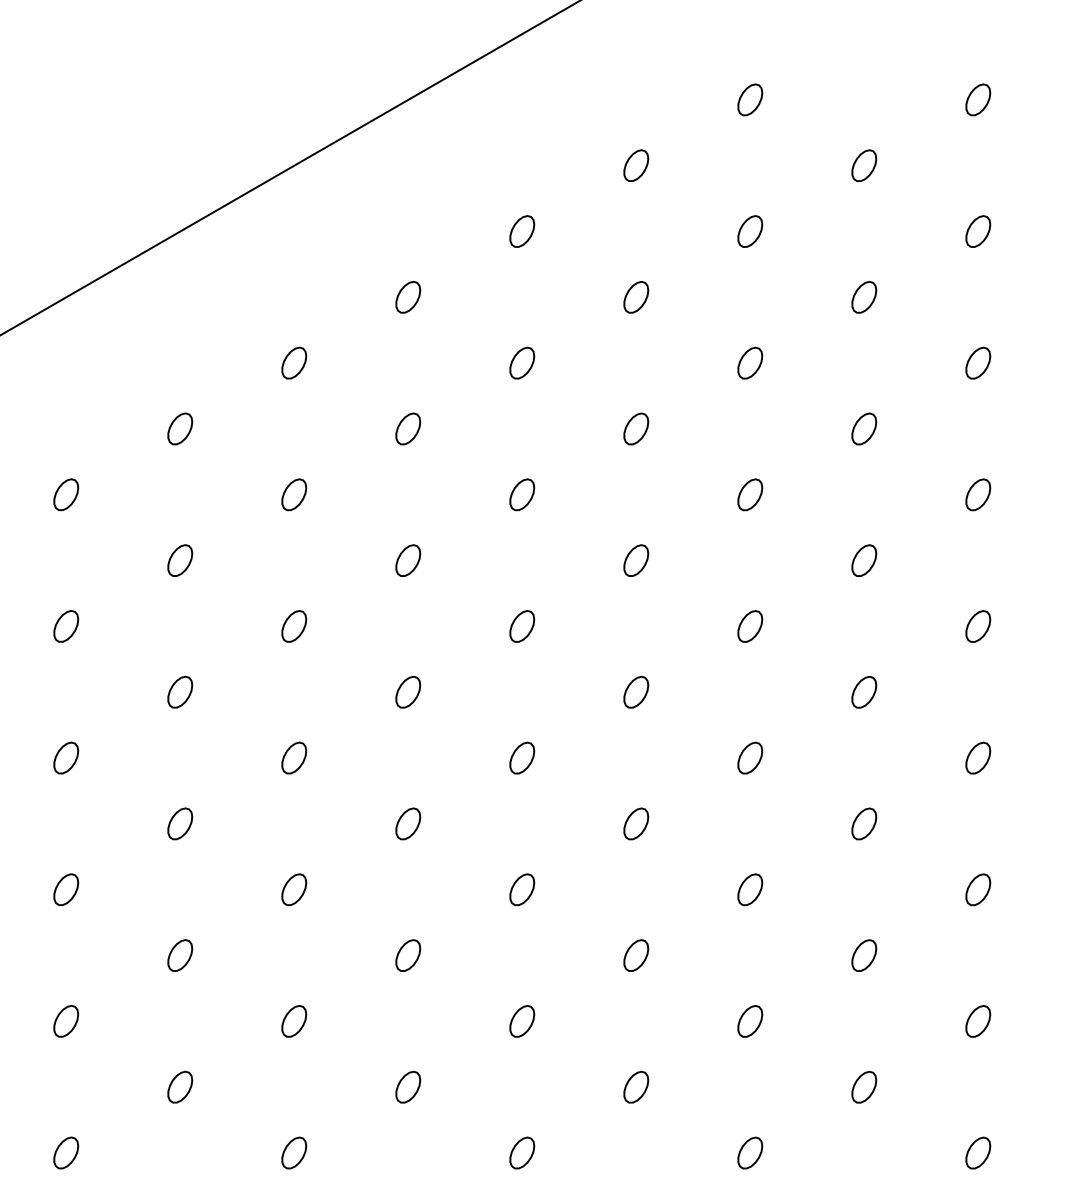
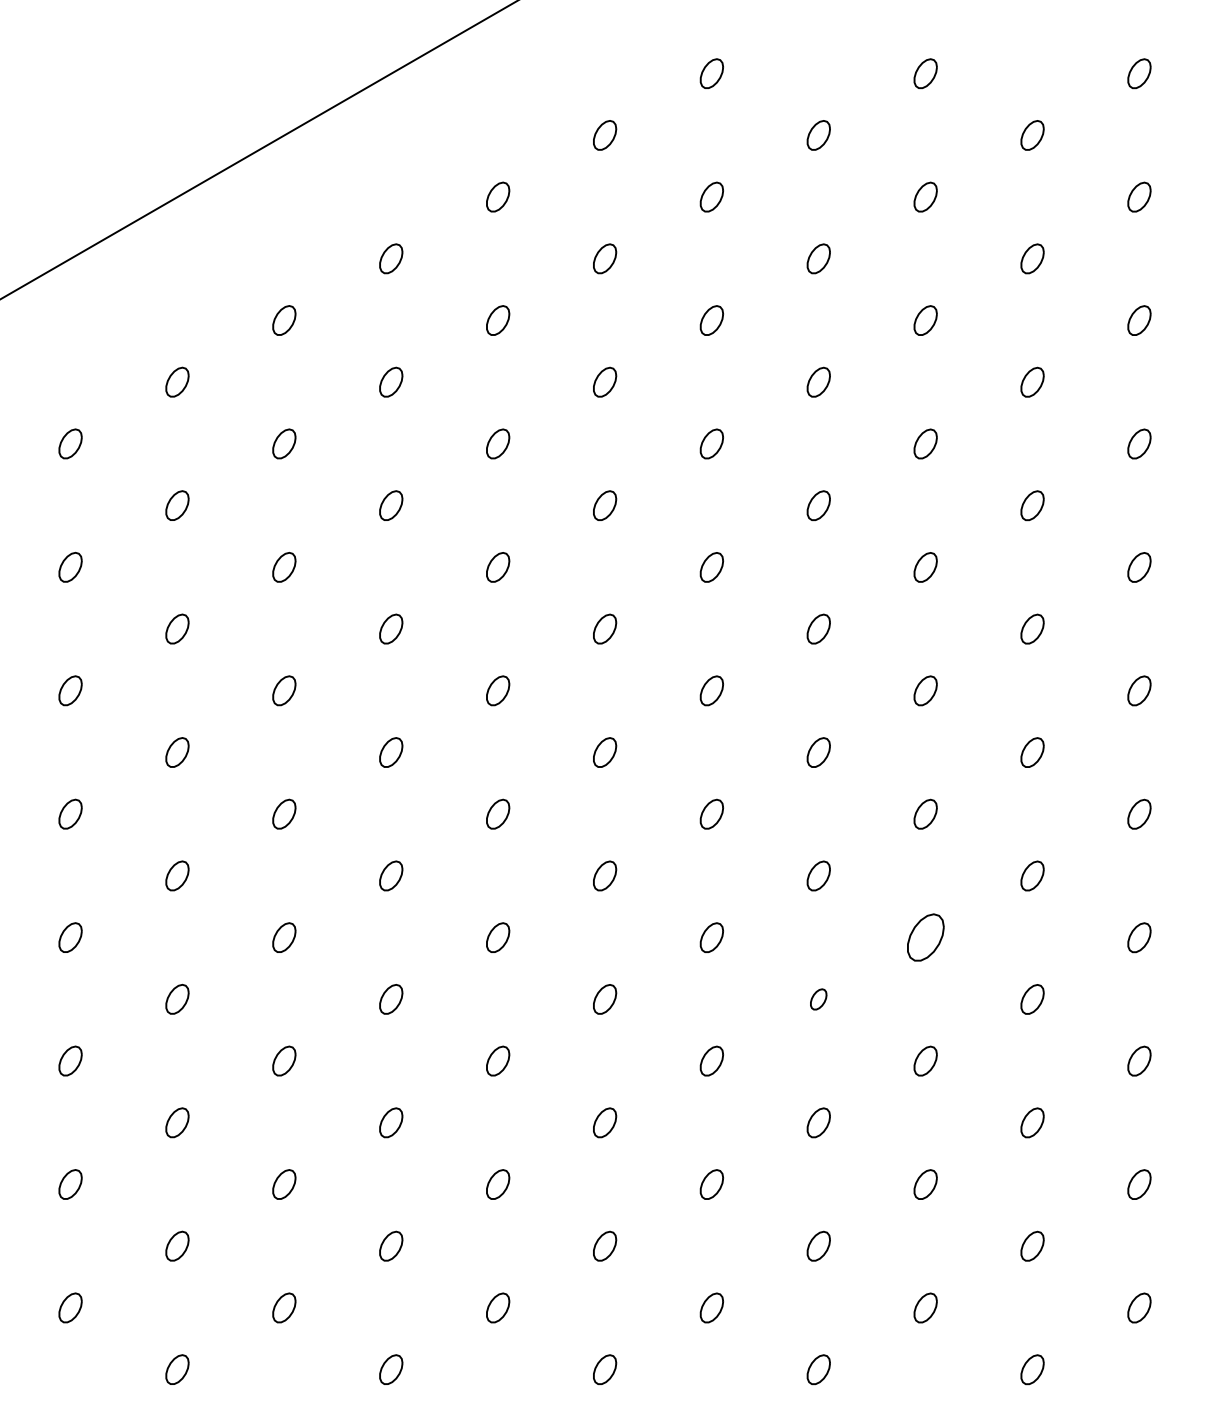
part: (978, 1021) -> (925, 937), size x1.6
part: (863, 1087) -> (818, 999), size x0.7

